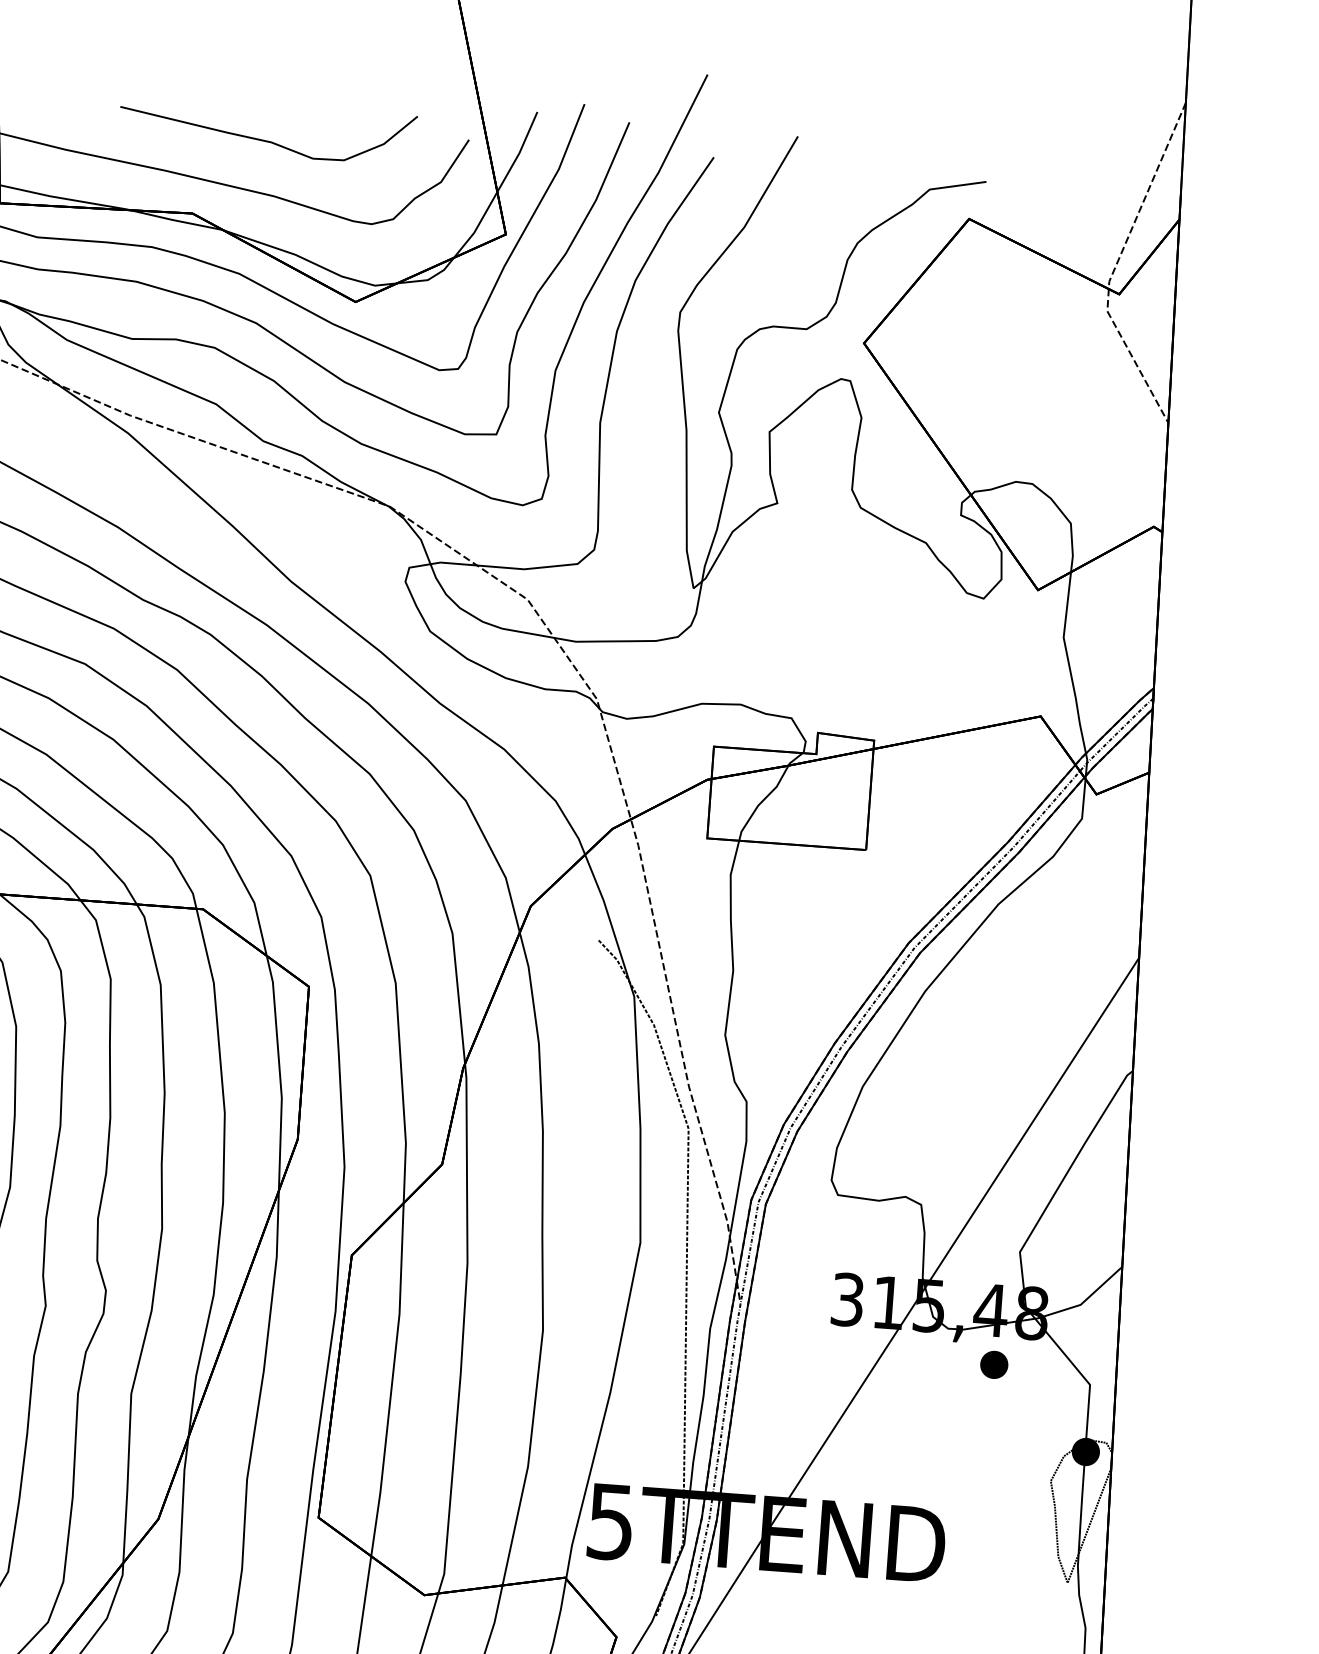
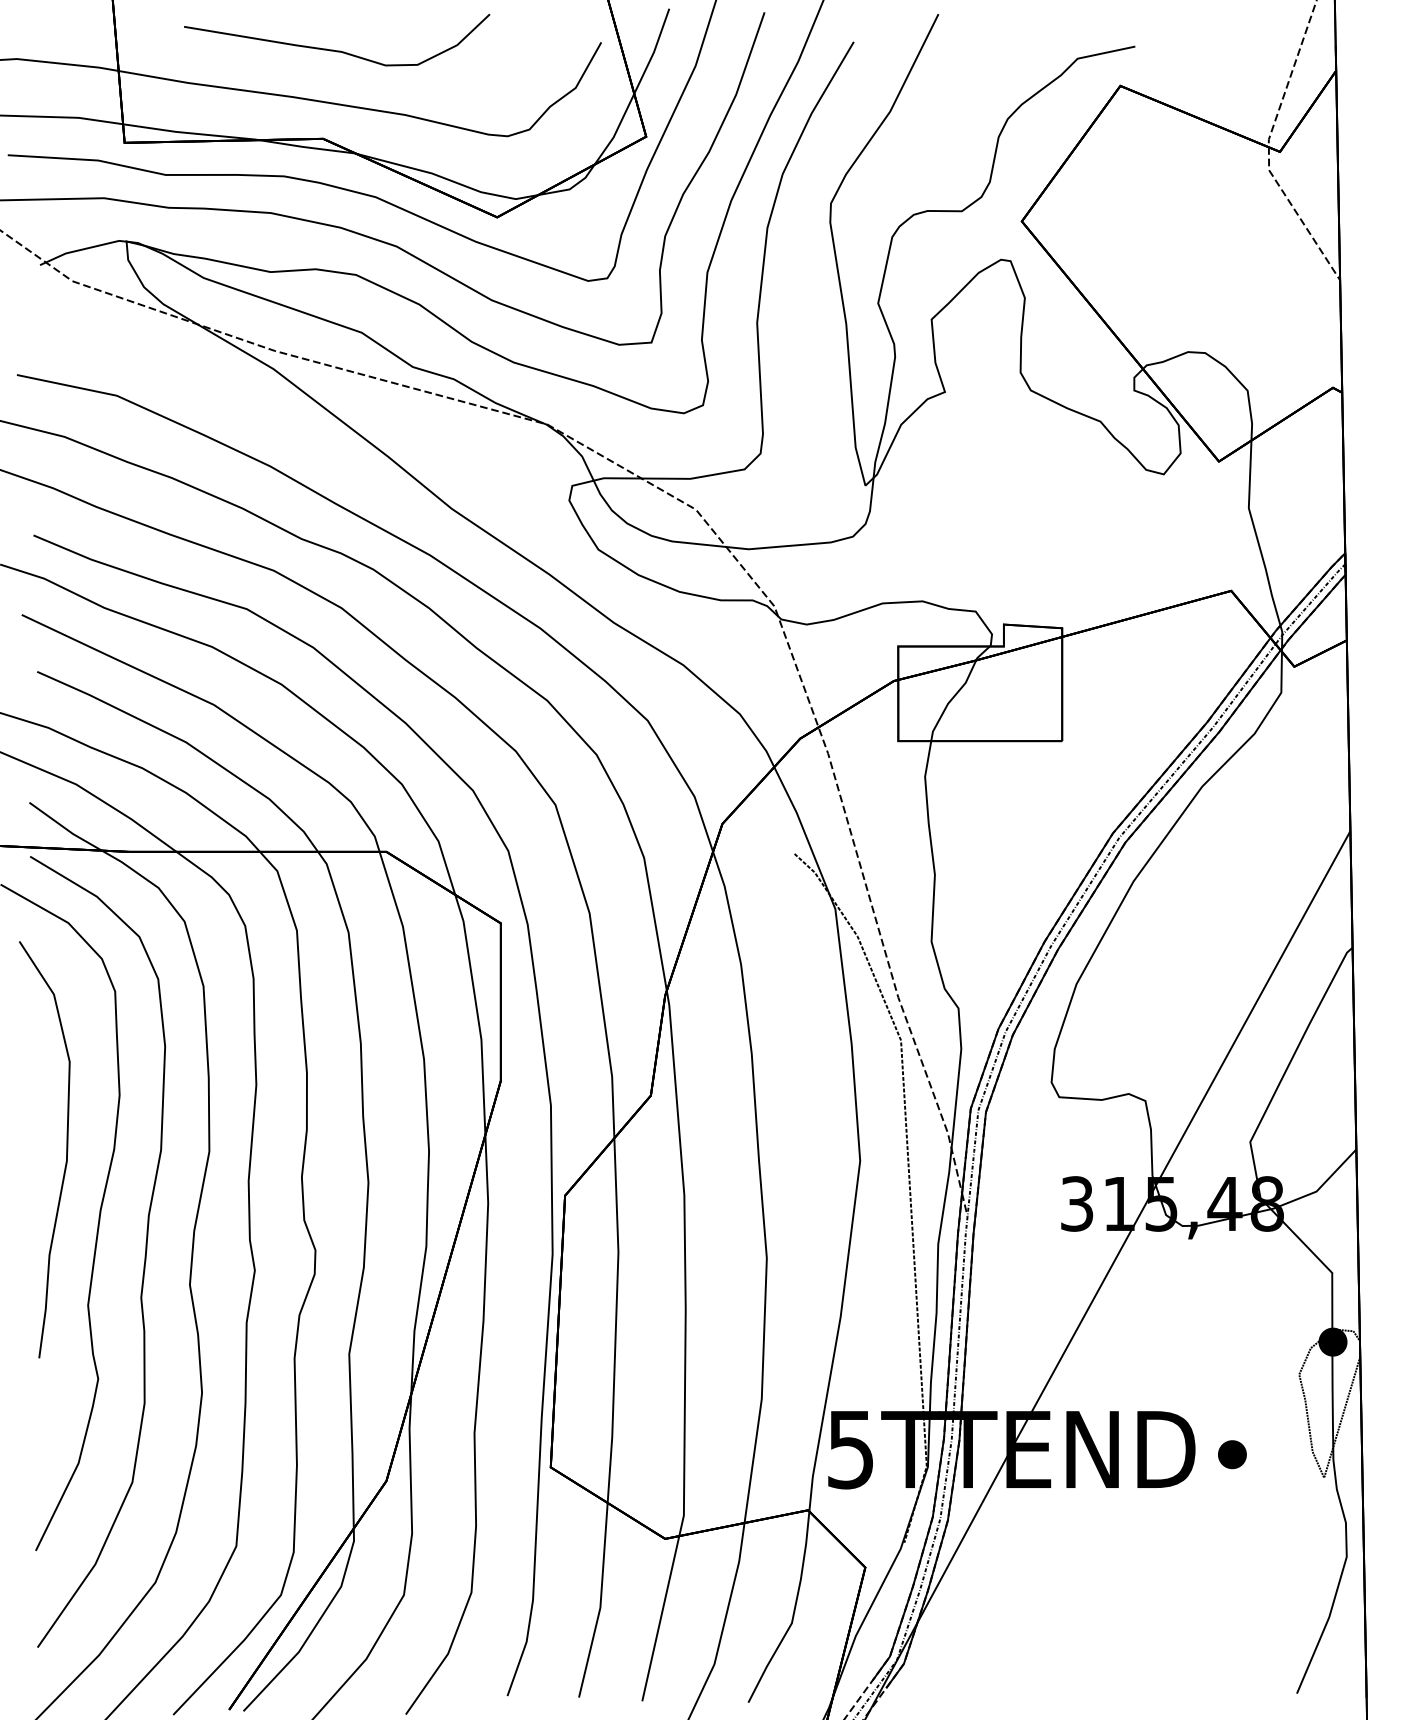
curve: (263, 139) -> (333, 49), moved
part: (994, 1364) -> (1232, 1454), moved

